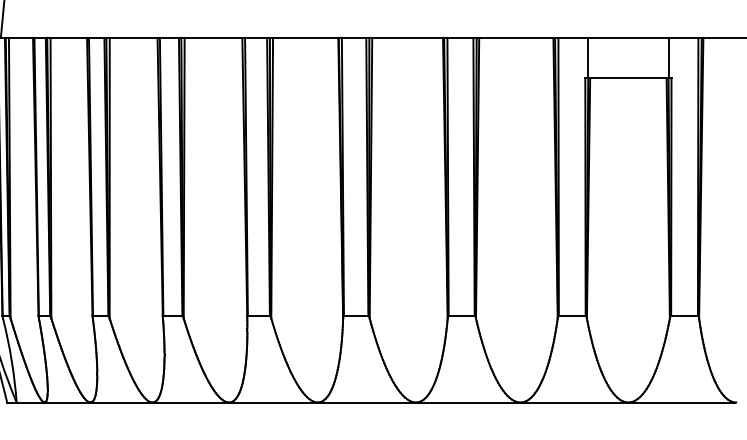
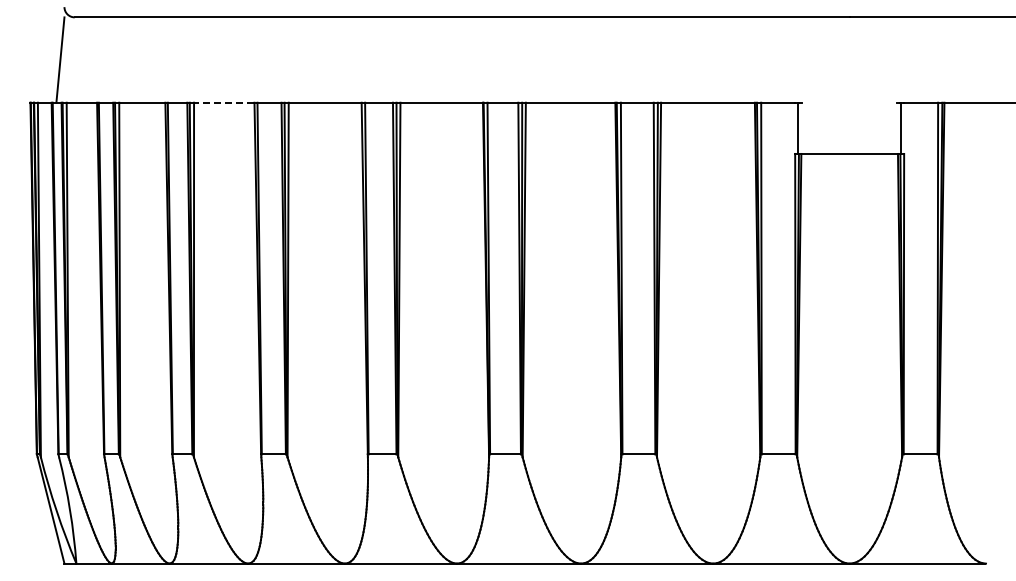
line: (133, 37) -> (223, 102), solid -> dashed
line: (628, 37) -> (849, 102), removed

